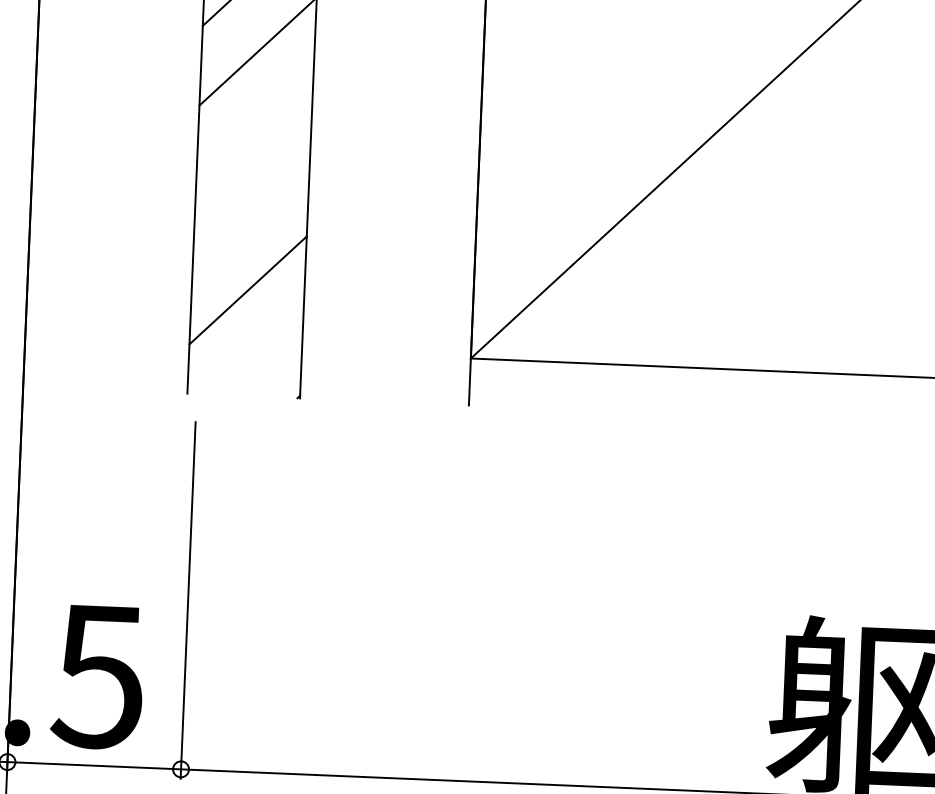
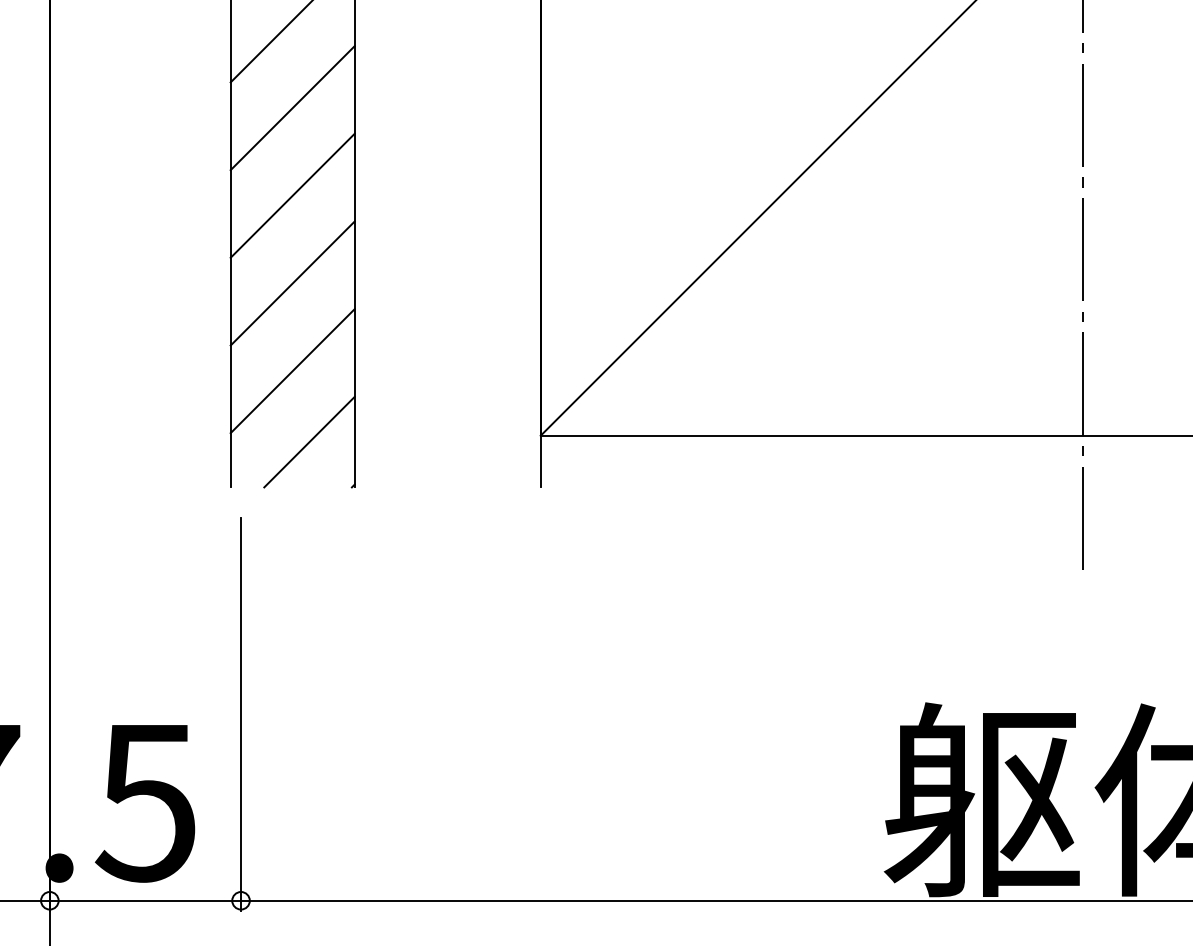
line: (254, 130) -> (292, 195), added
line: (251, 210) -> (292, 283), added
line: (260, 354) -> (309, 441), added

